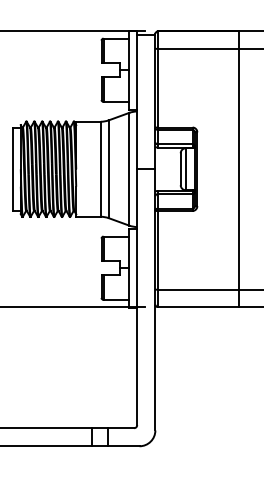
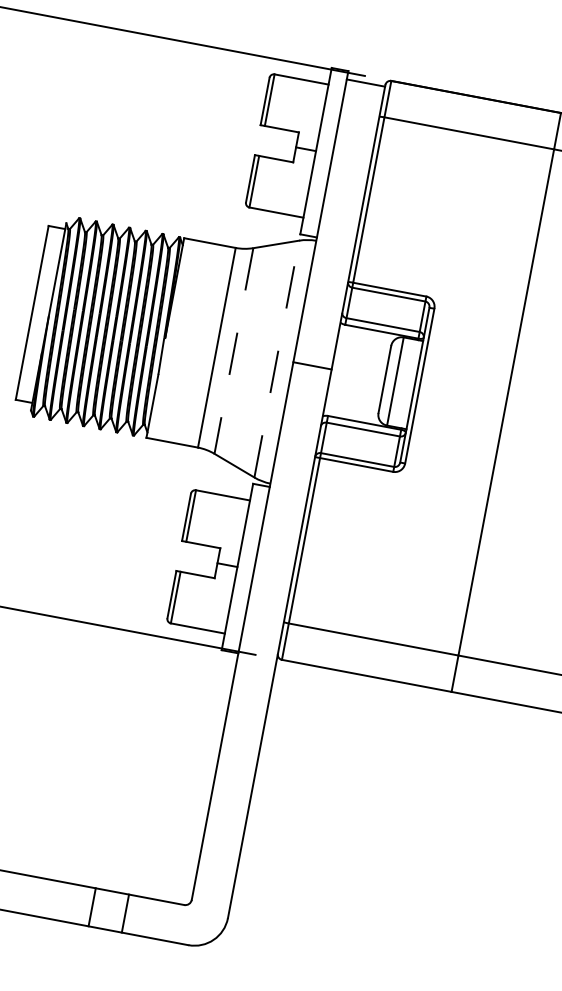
line: (129, 168) -> (277, 357), solid -> dashed
line: (108, 169) -> (233, 351), solid -> dashed

